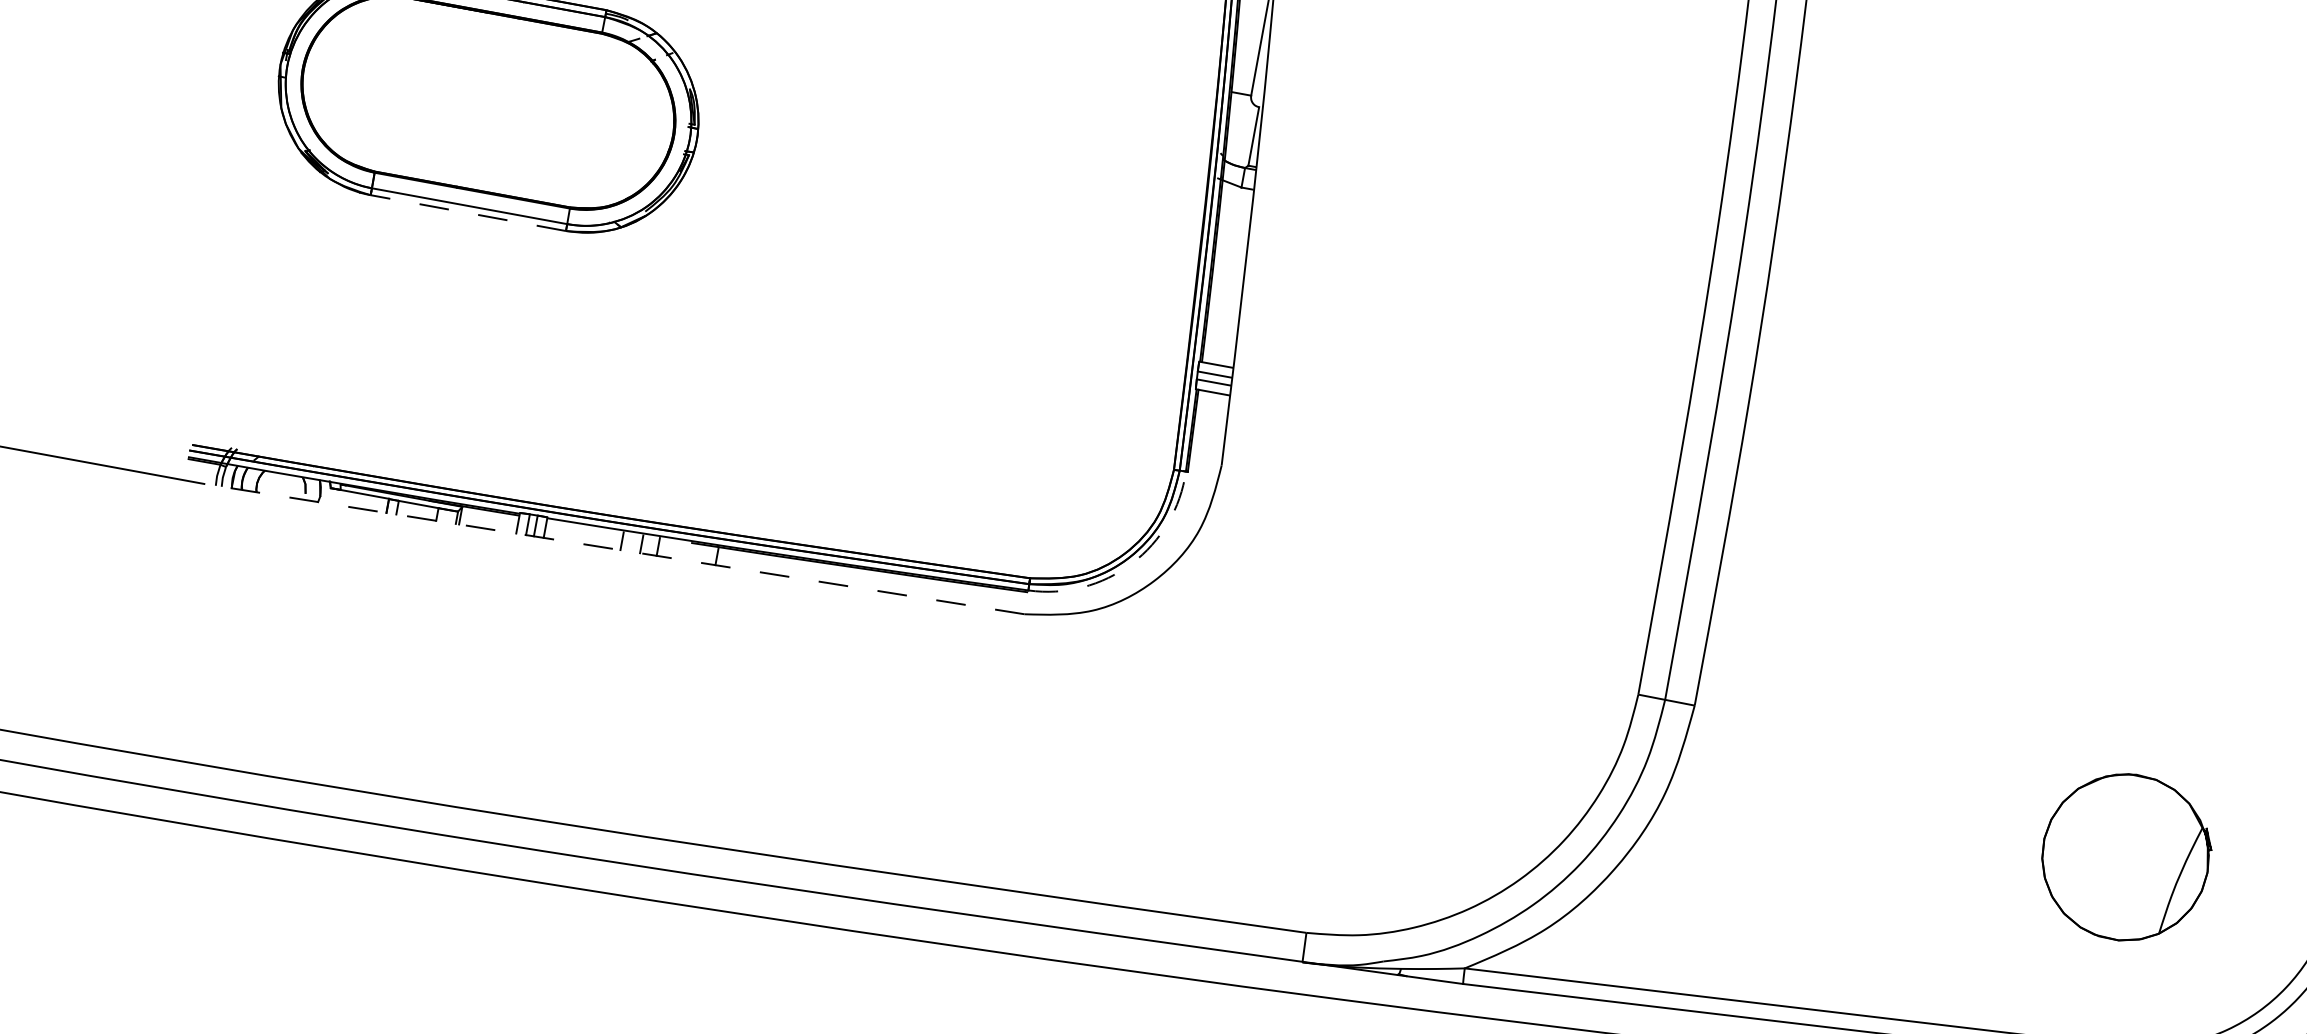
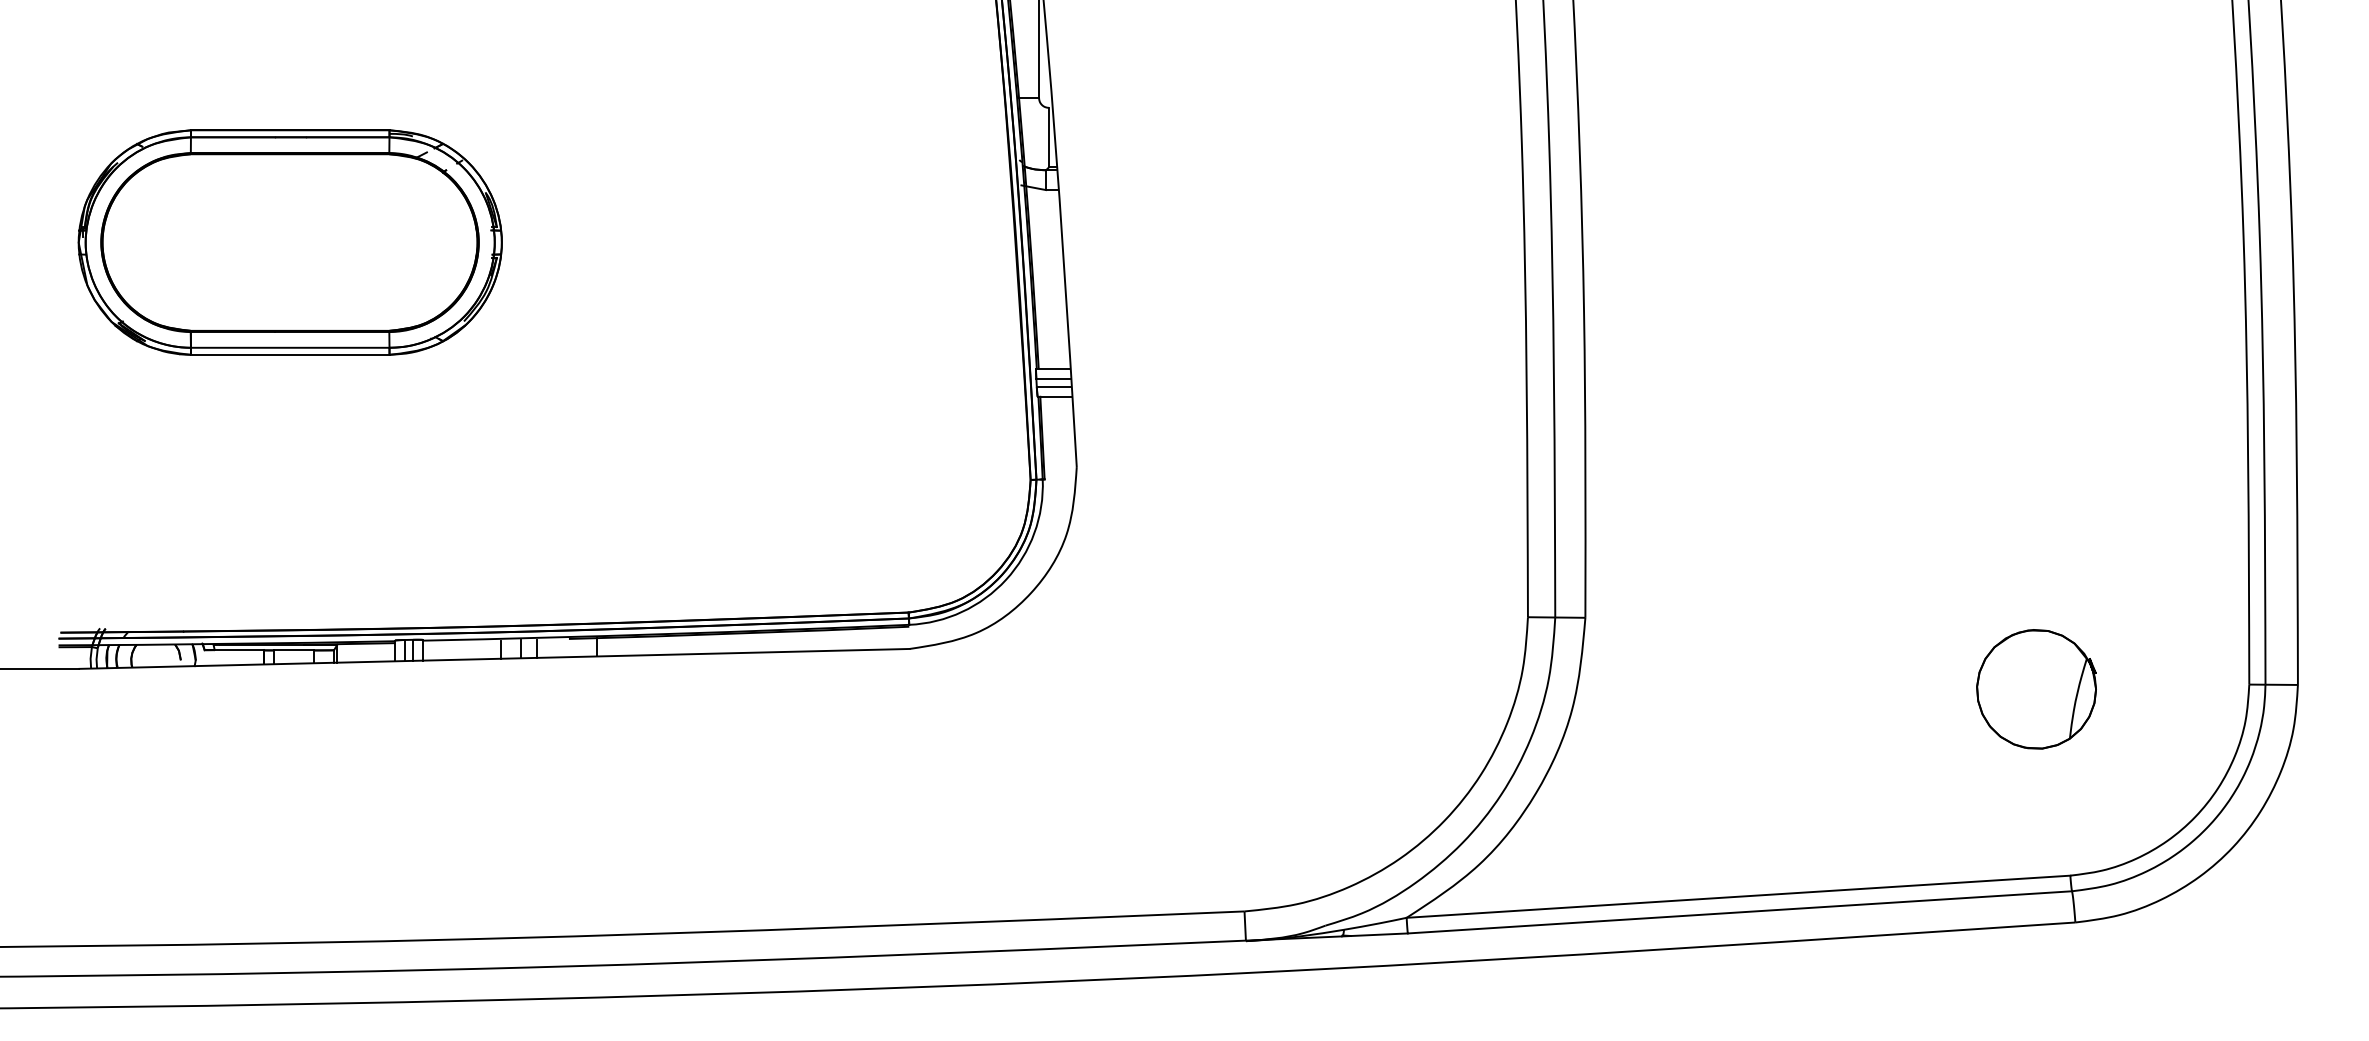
line: (467, 212) -> (289, 354), dashed -> solid
line: (614, 548) -> (494, 658), dashed -> solid
arc: (1132, 563) -> (1006, 579), dashed -> solid
part: (2125, 857) -> (2036, 689), size x0.71

